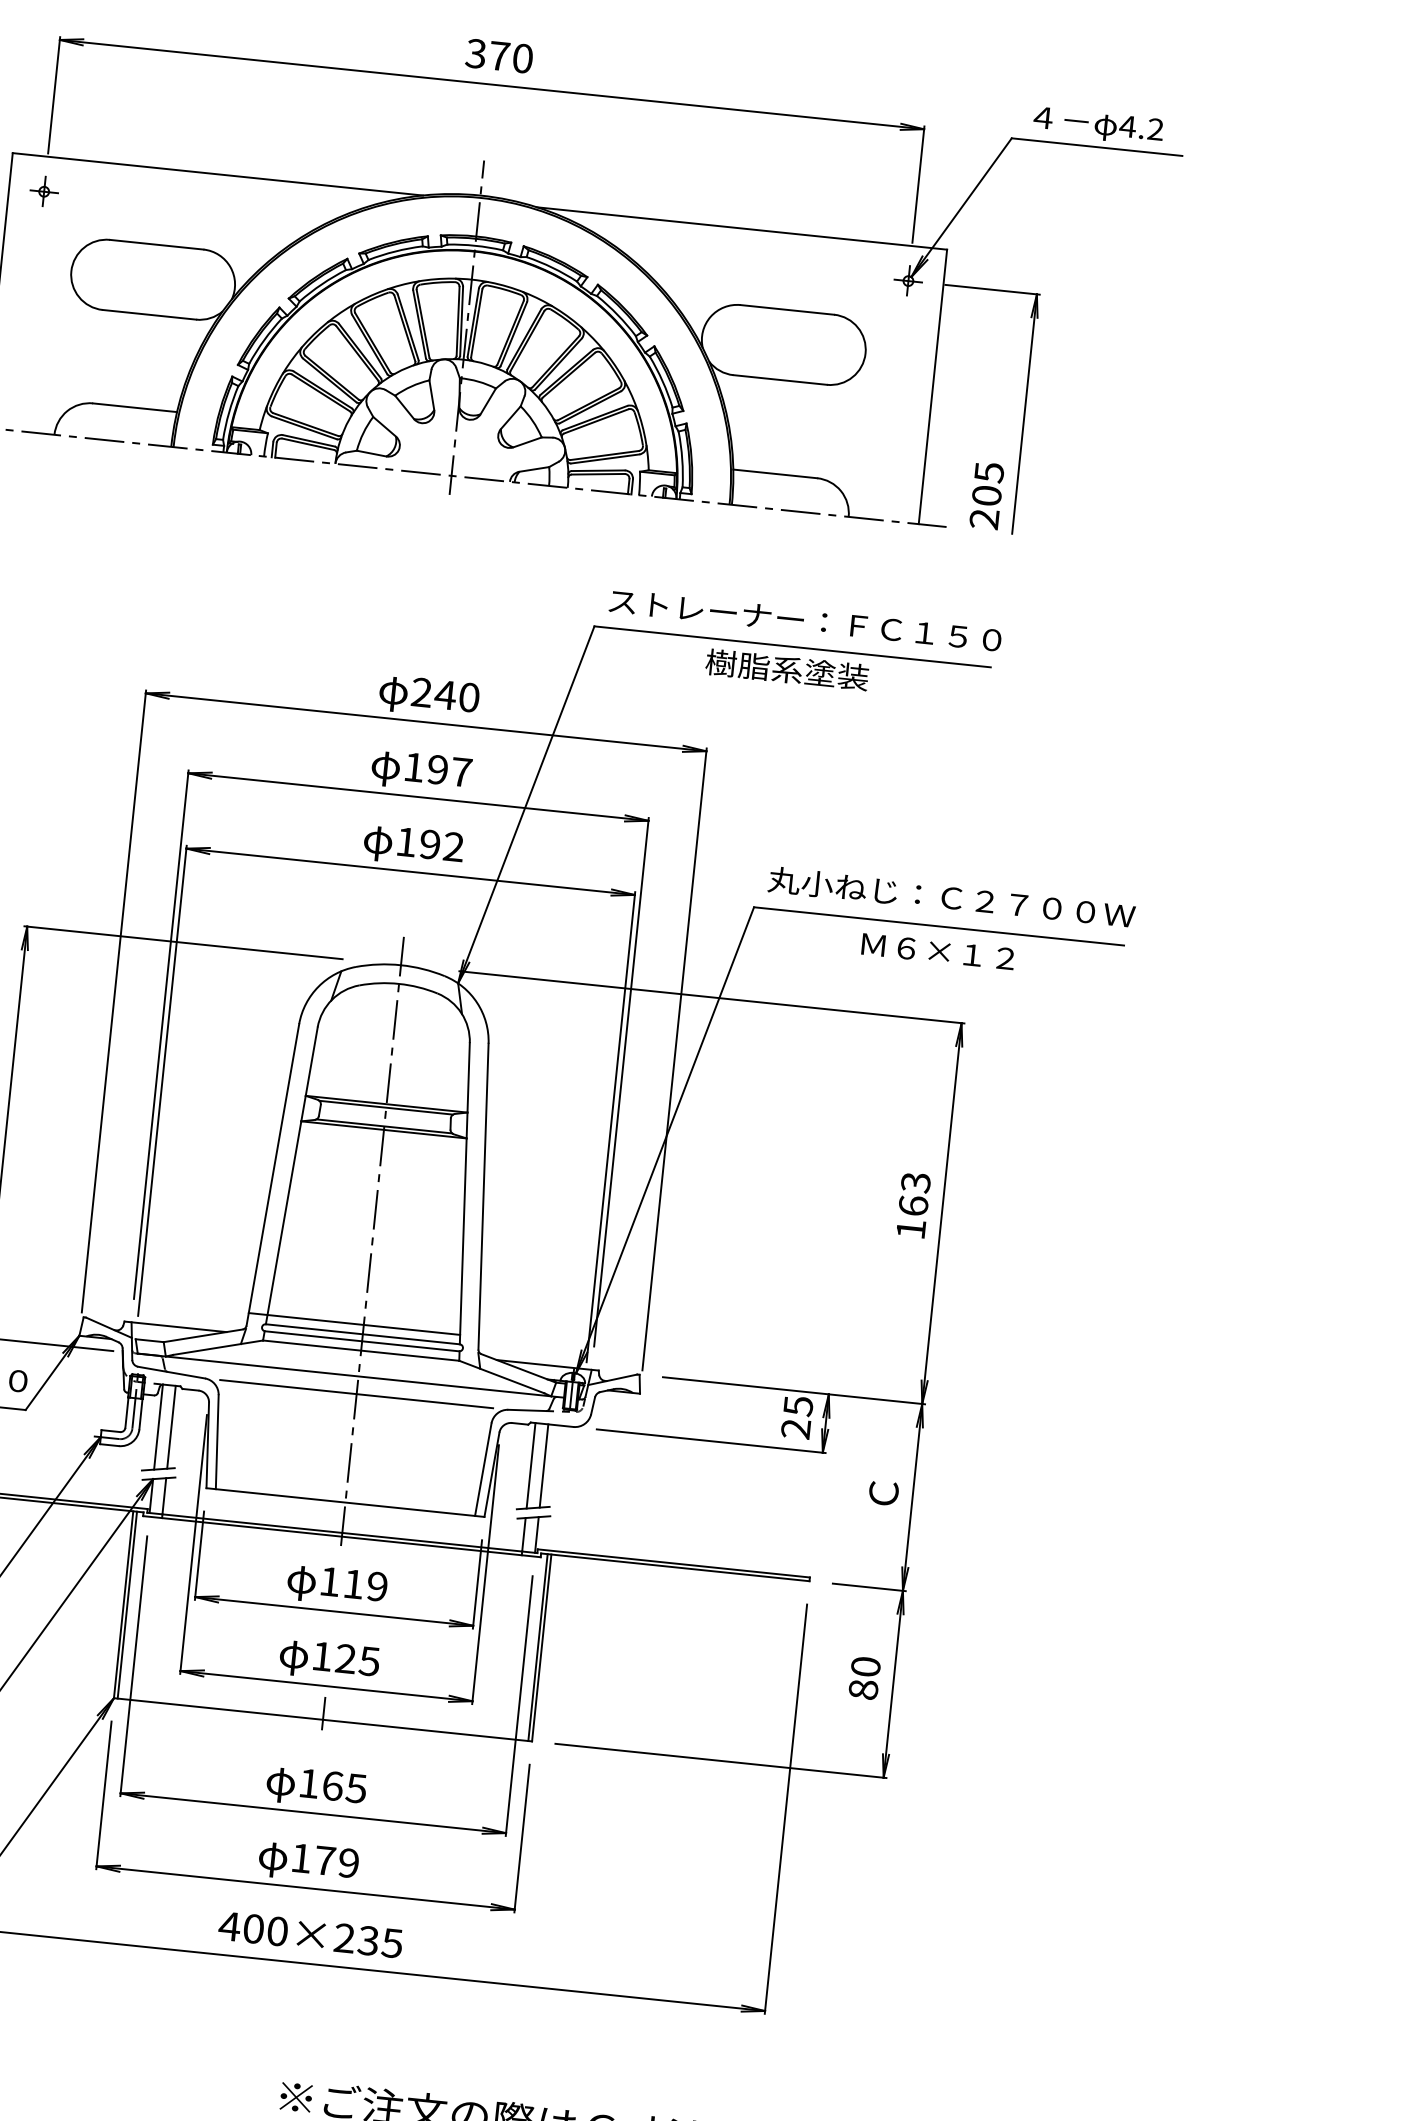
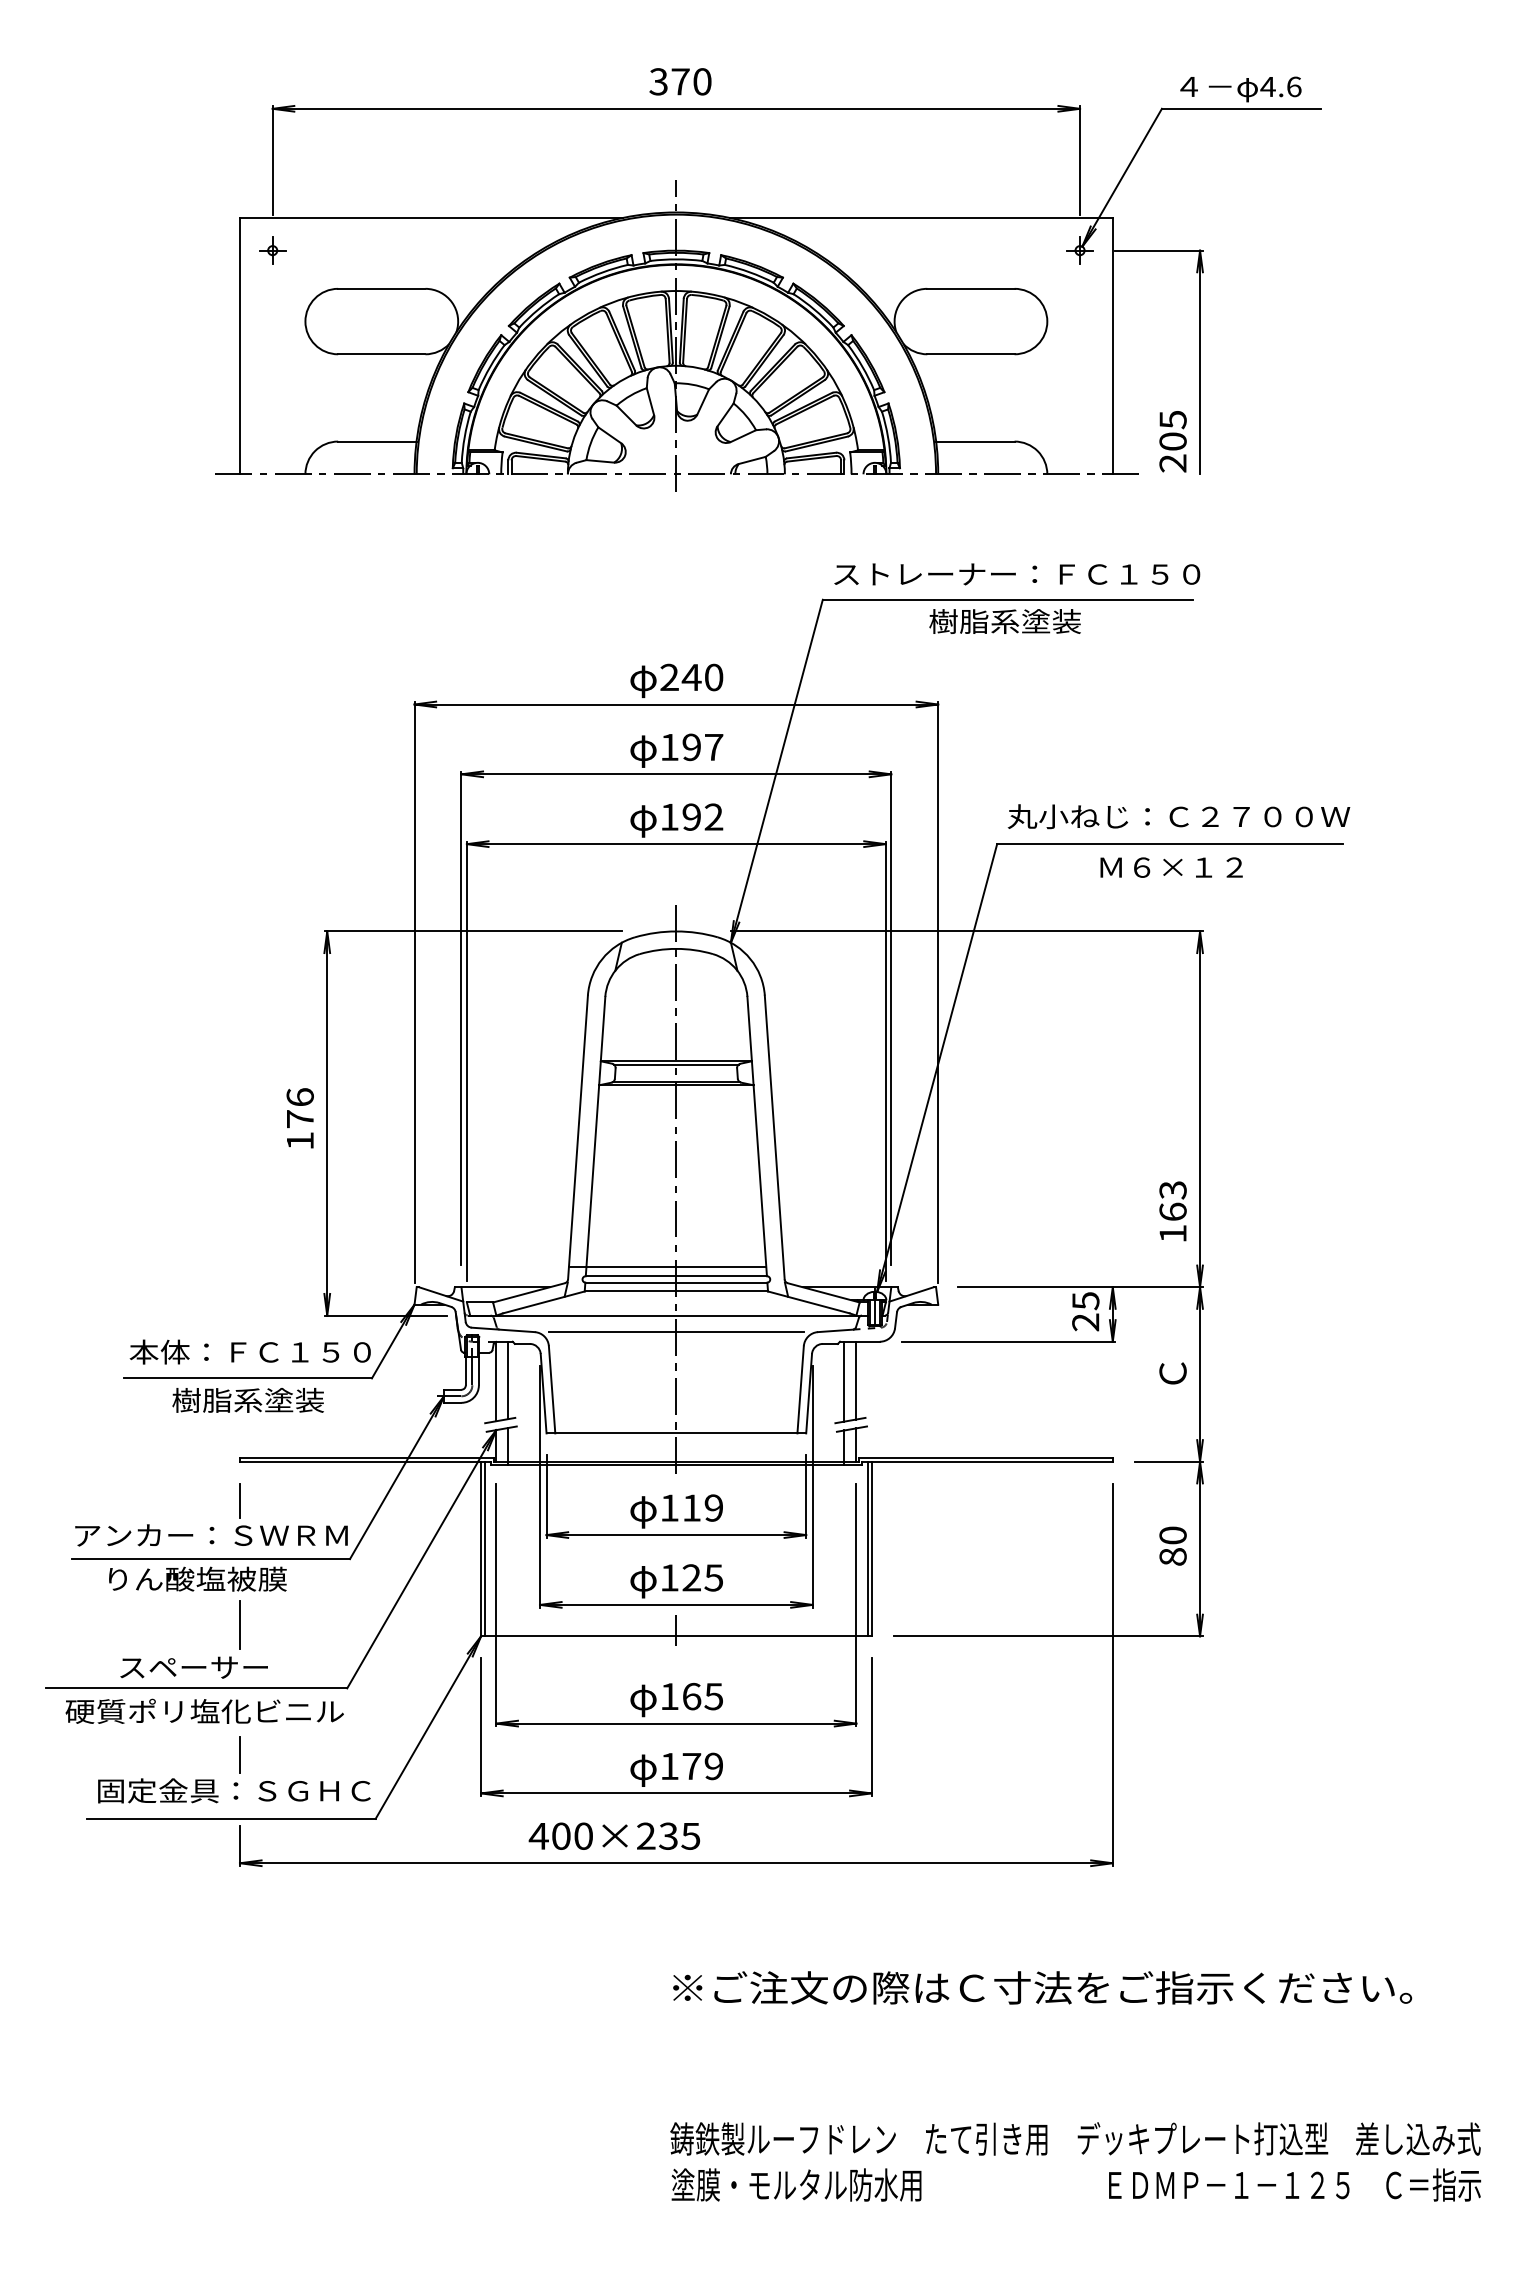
text: (1156, 129) -> (1294, 86), 4.2 -> 4.6
text: (912, 1205) -> (1172, 1211), moved
text: (310, 1934) -> (614, 1835), moved

